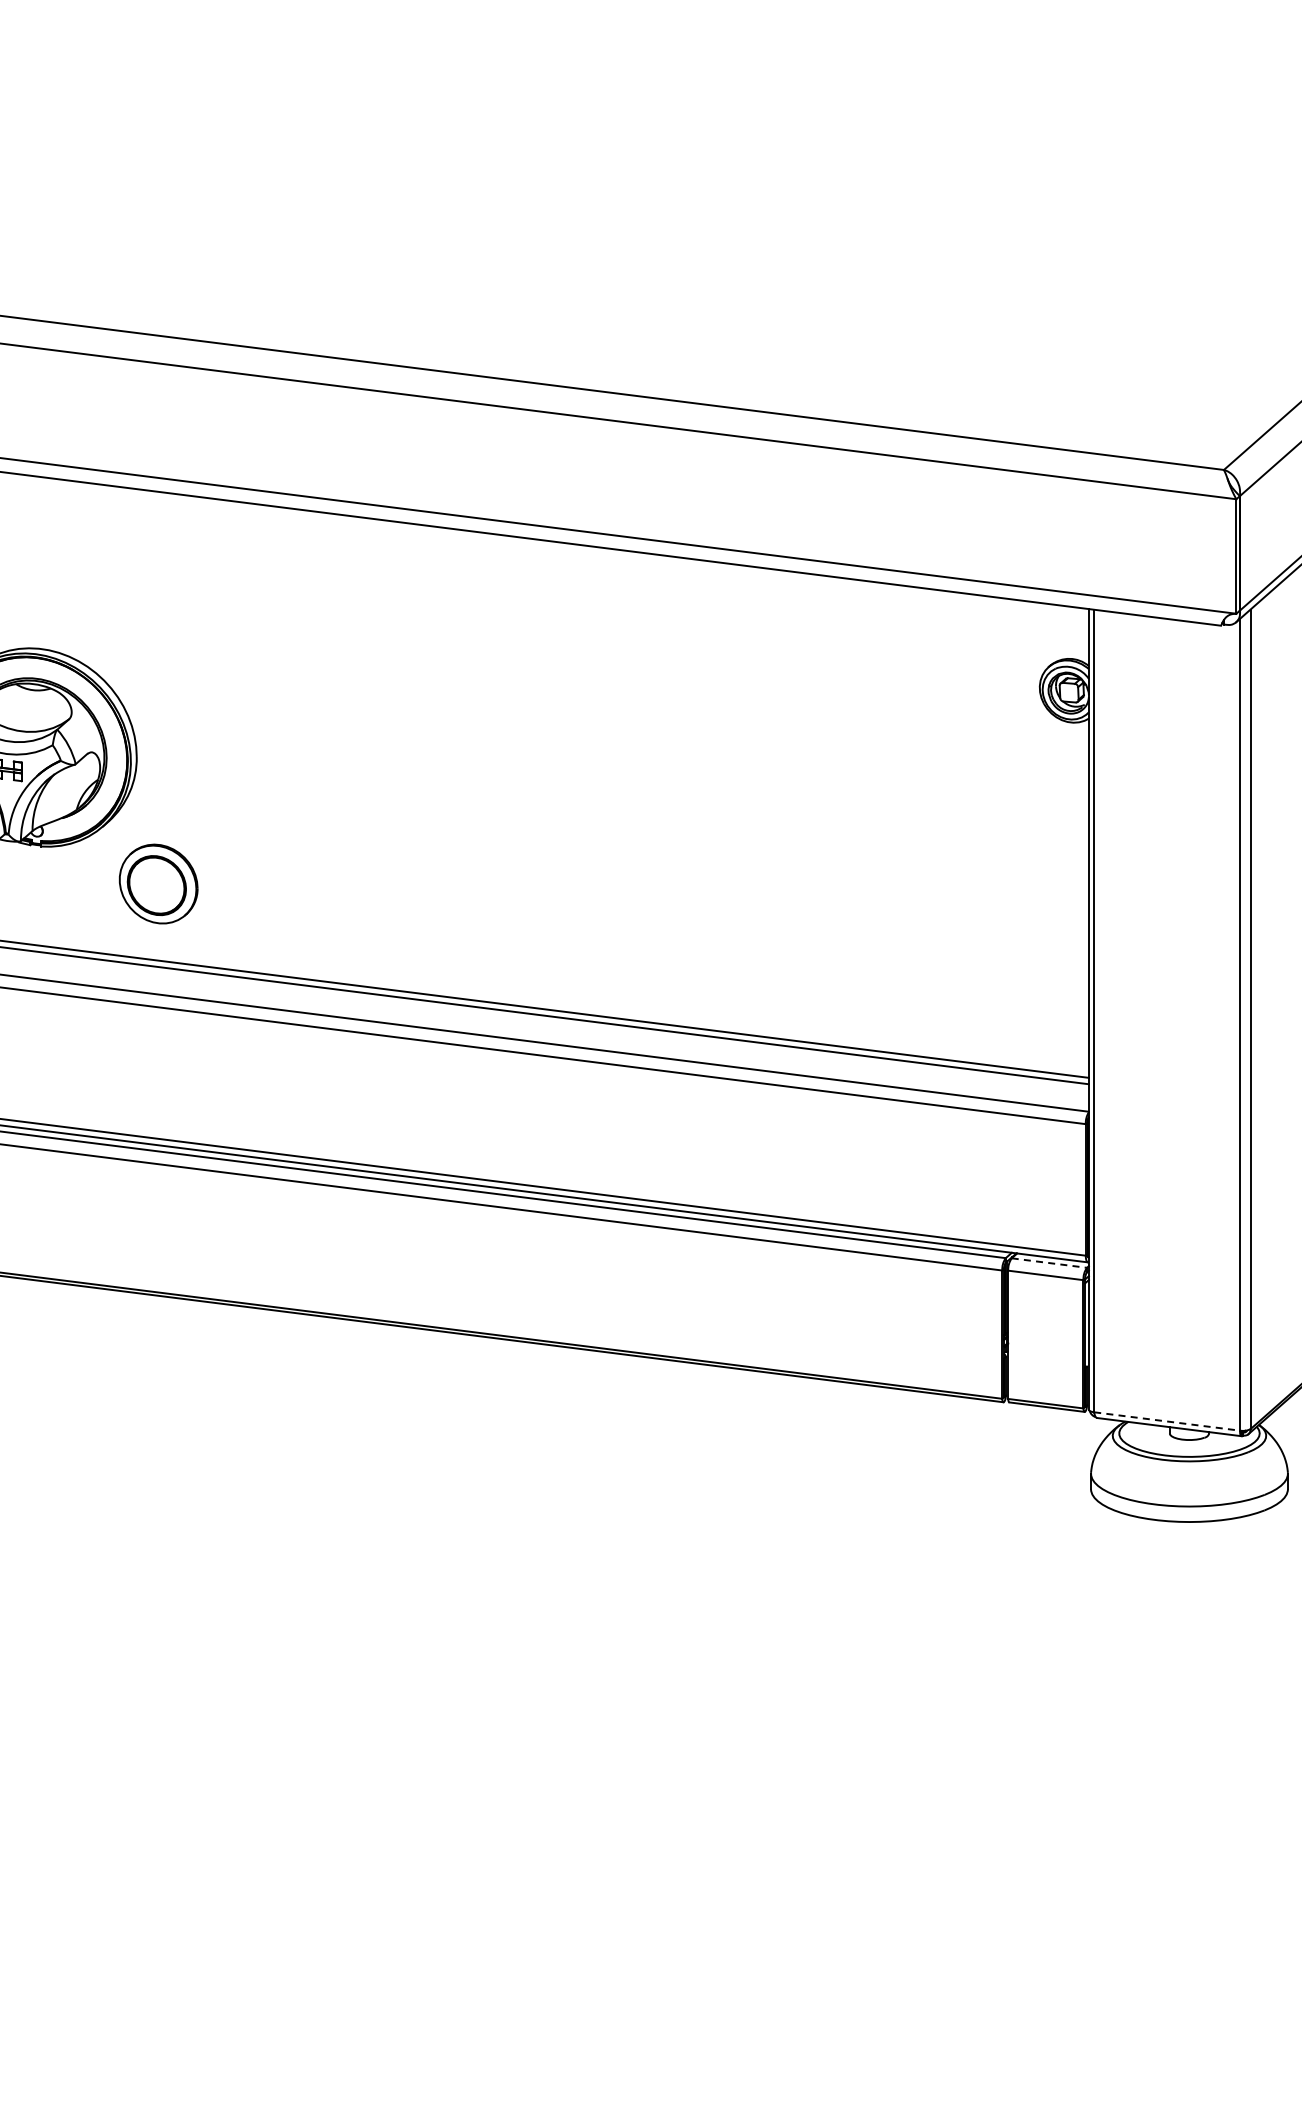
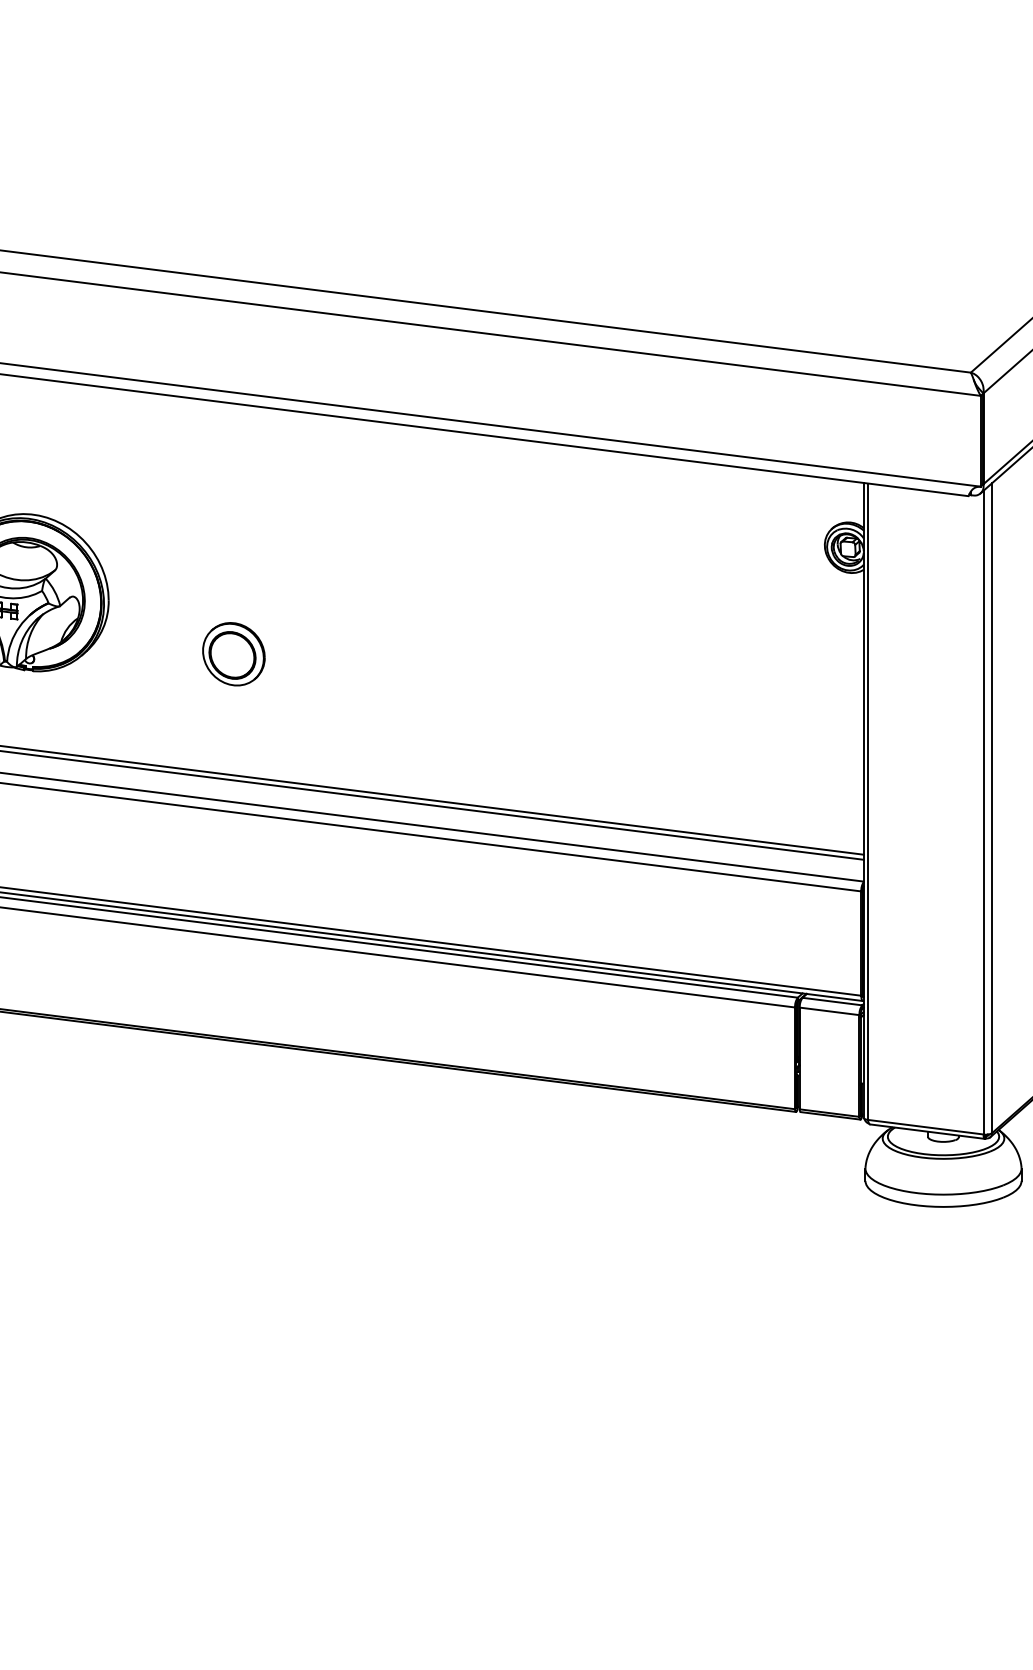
part: (158, 883) -> (233, 653), moved
line: (1049, 1263) -> (832, 1001), dashed -> solid
line: (1167, 1421) -> (926, 1127), dashed -> solid

